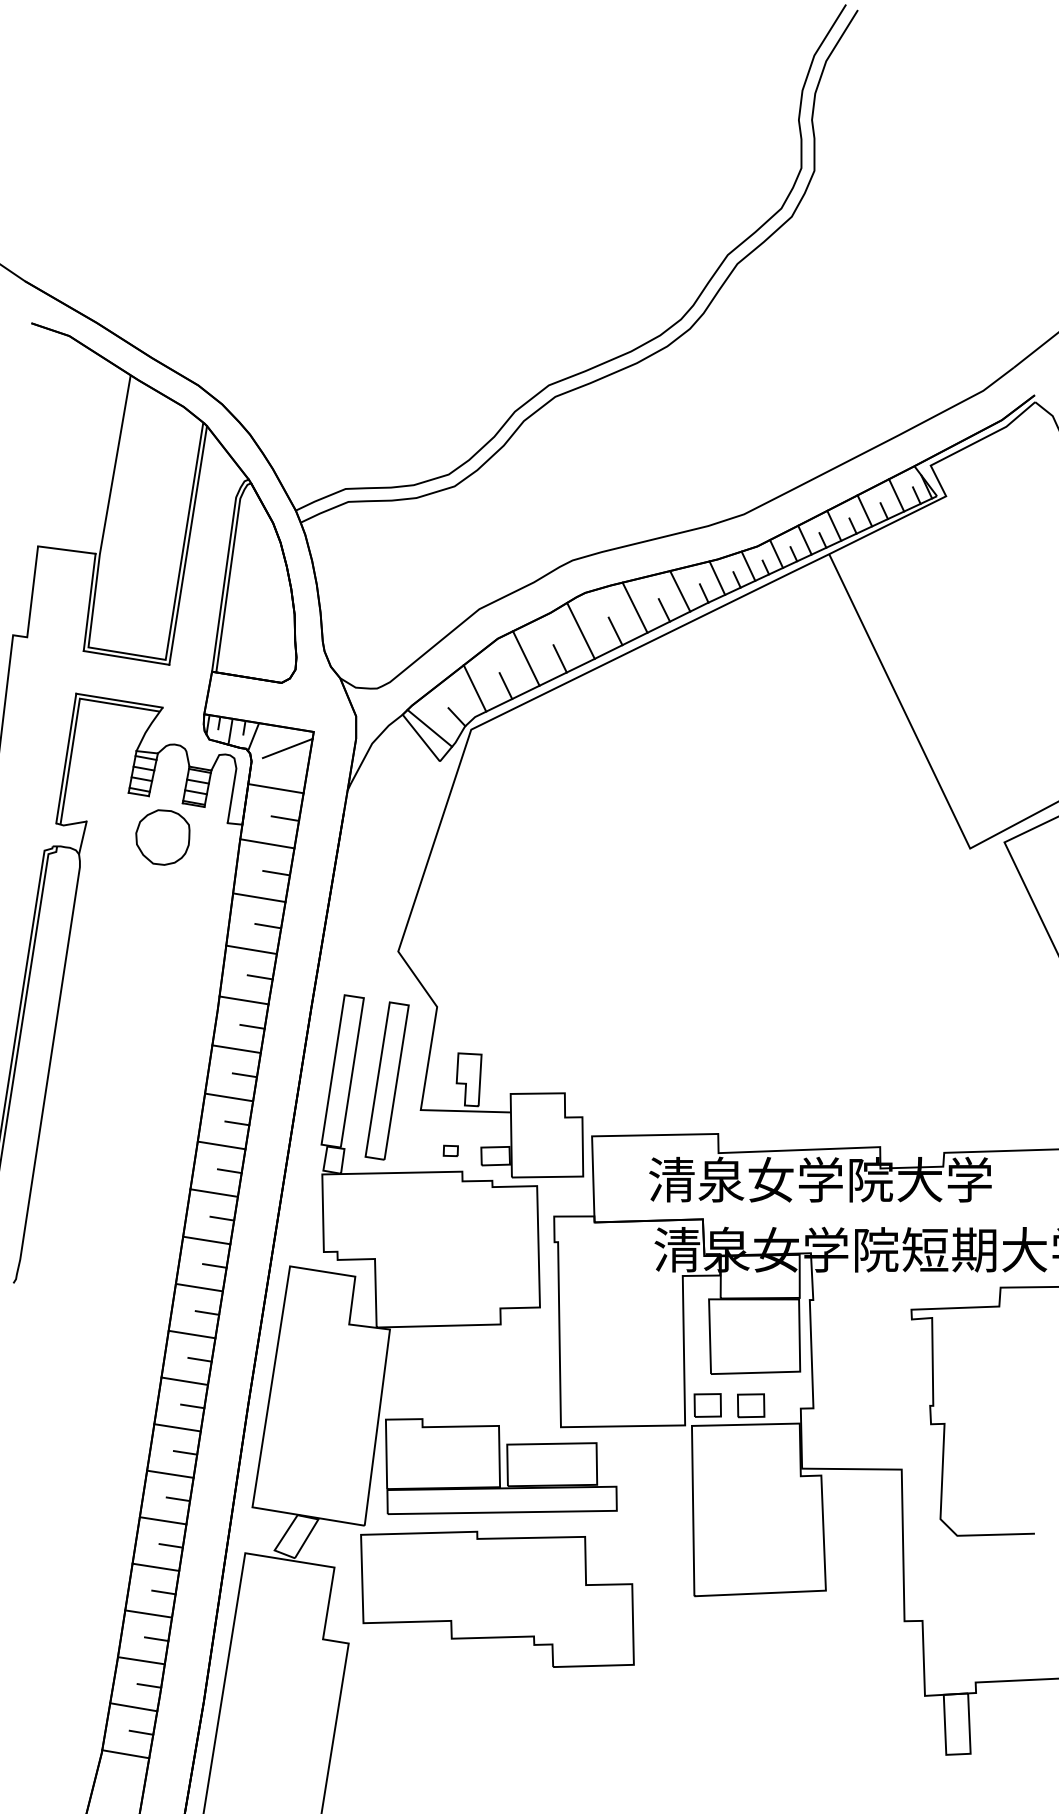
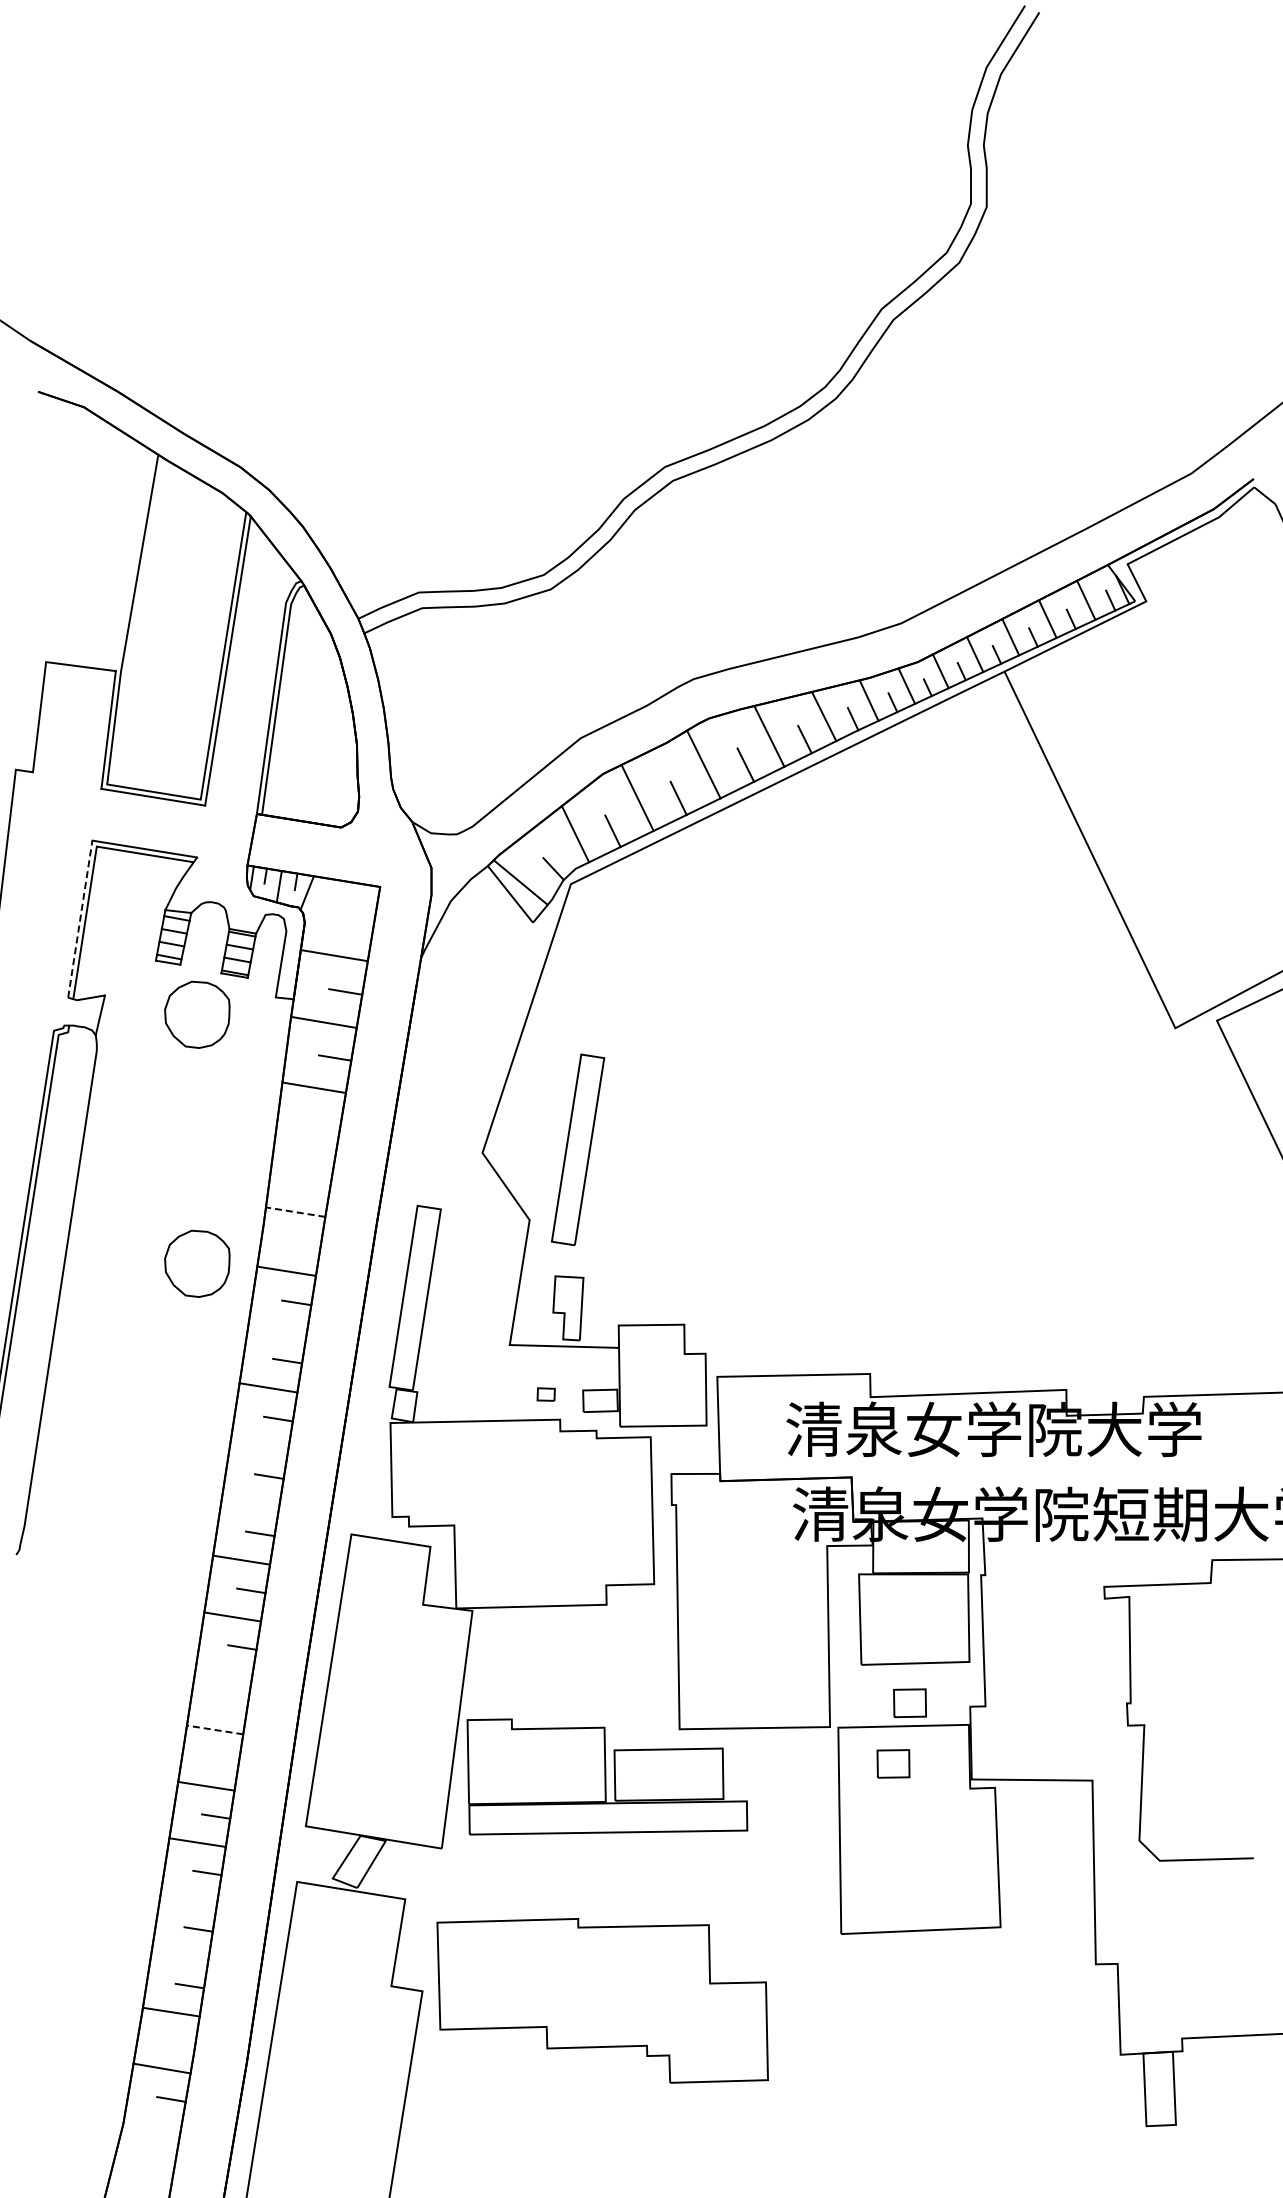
line: (287, 748) -> (348, 906), removed
line: (66, 758) -> (80, 918), solid -> dashed
line: (267, 925) -> (324, 1121), removed
line: (251, 949) -> (304, 1150), removed
line: (260, 976) -> (315, 1183), removed
line: (243, 1000) -> (295, 1212), solid -> dashed
line: (252, 1026) -> (305, 1243), removed
part: (163, 1042) -> (197, 1263), added
part: (387, 1080) -> (578, 1149), moved
line: (229, 1097) -> (277, 1329), removed
line: (214, 1193) -> (259, 1445), removed
line: (206, 1240) -> (250, 1502), removed
line: (184, 1381) -> (223, 1673), removed
line: (192, 1405) -> (233, 1703), removed
part: (707, 1405) -> (893, 1763), moved
line: (177, 1427) -> (214, 1729), solid -> dashed
line: (185, 1453) -> (224, 1760), removed
line: (155, 1566) -> (188, 1898), removed
part: (497, 1599) -> (602, 2000), moved
line: (148, 1613) -> (179, 1955), removed
line: (148, 1685) -> (180, 2042), removed
line: (125, 1754) -> (151, 2125), removed

